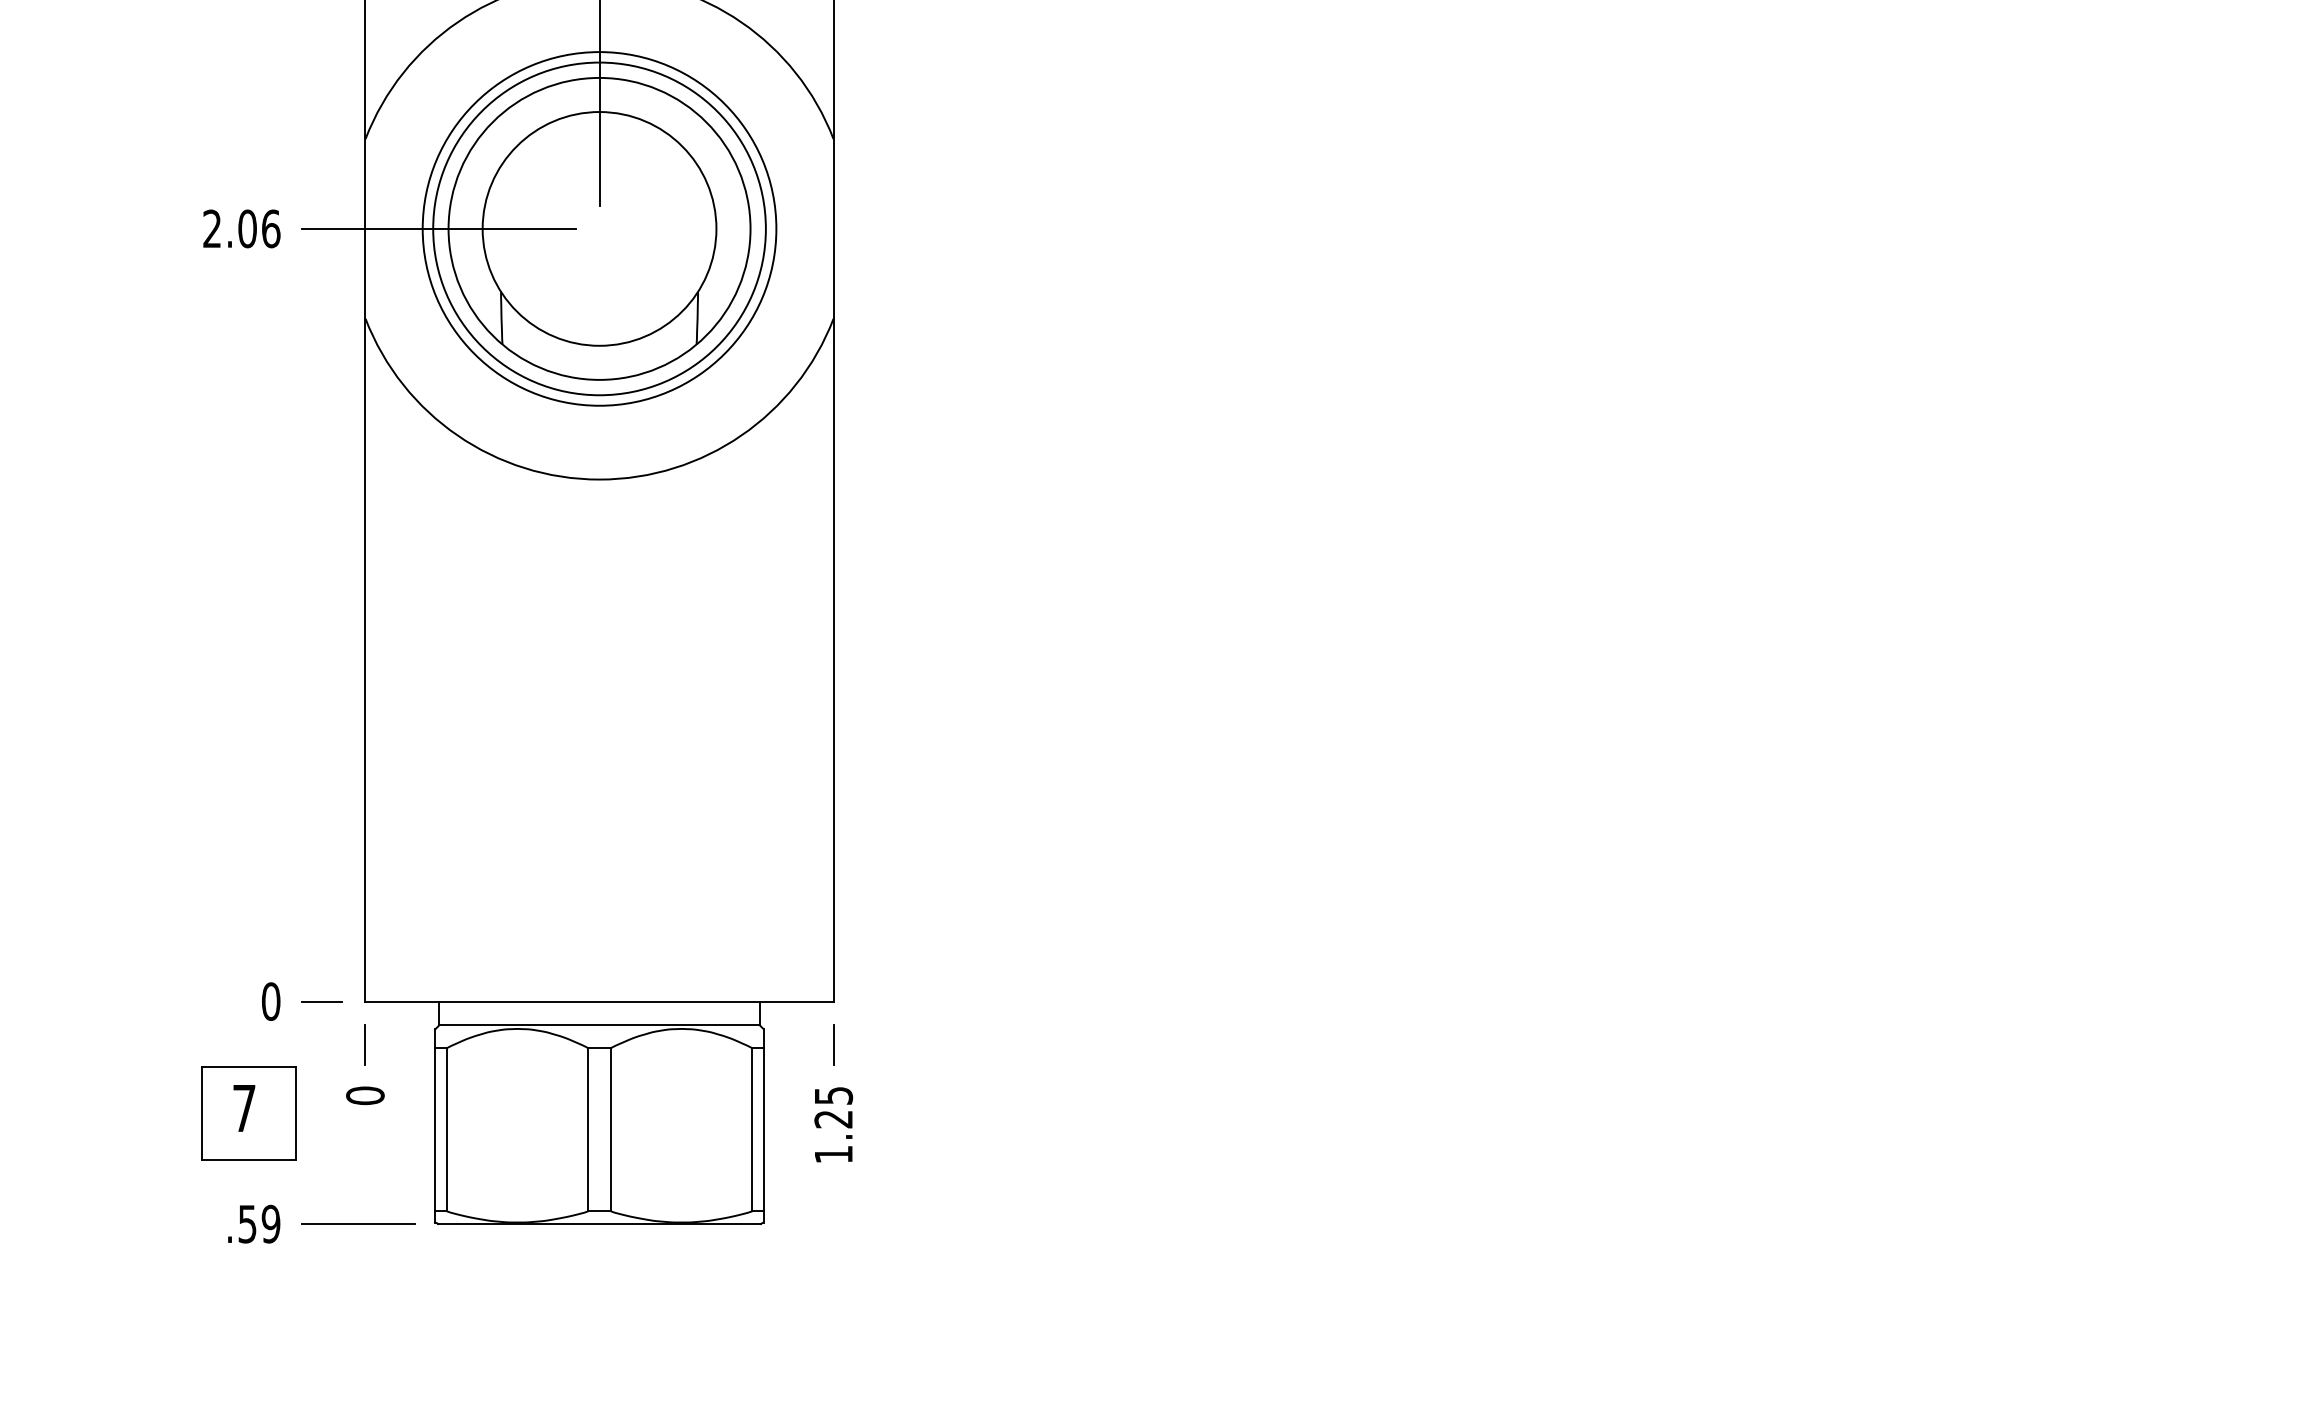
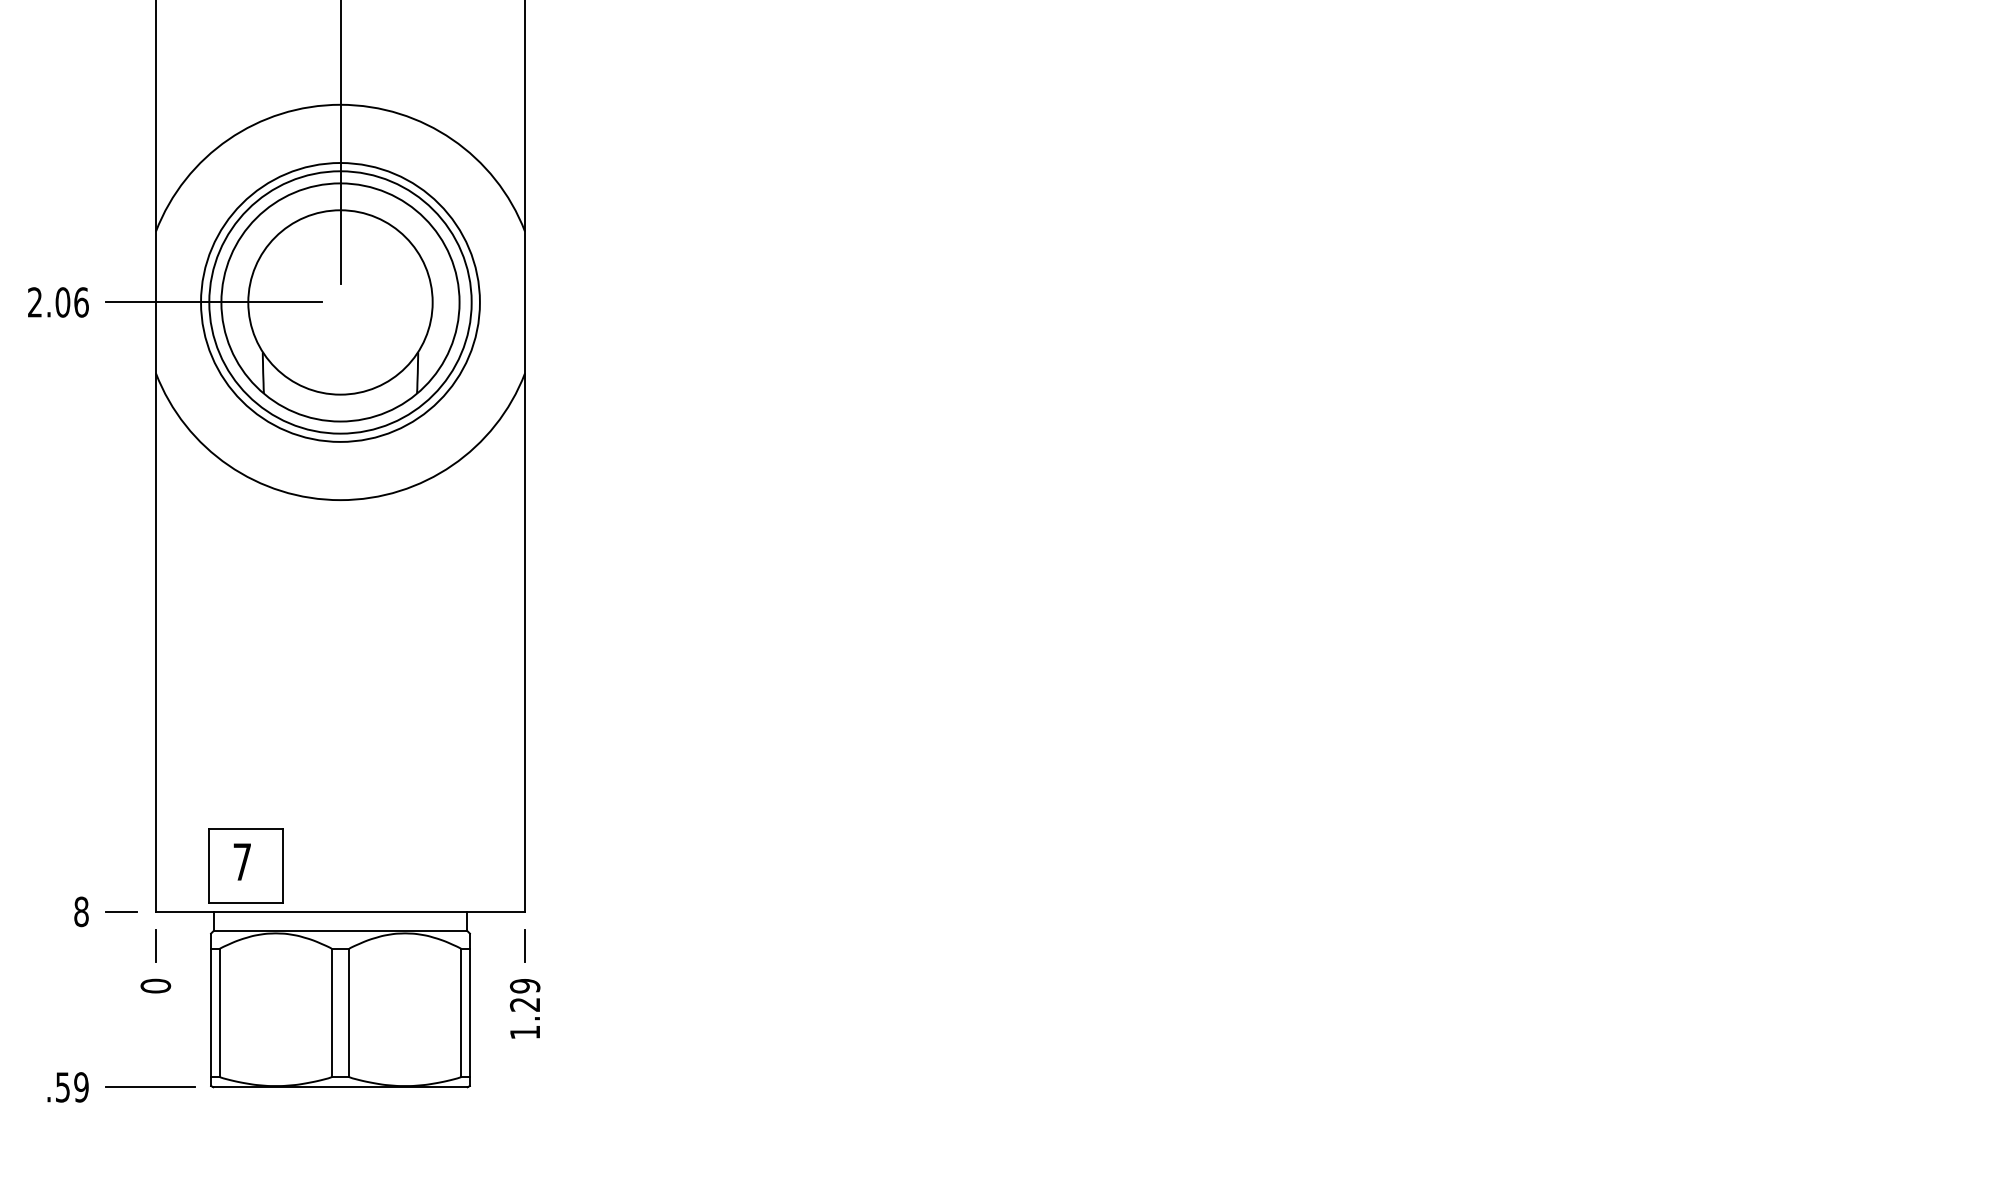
text: (271, 1001) -> (81, 911), 0 -> 8
text: (832, 1096) -> (524, 986), 1.25 -> 1.29
part: (248, 1112) -> (245, 865), moved

